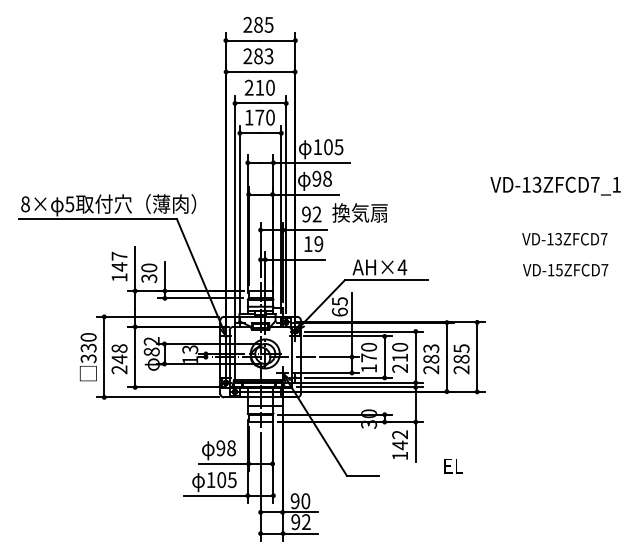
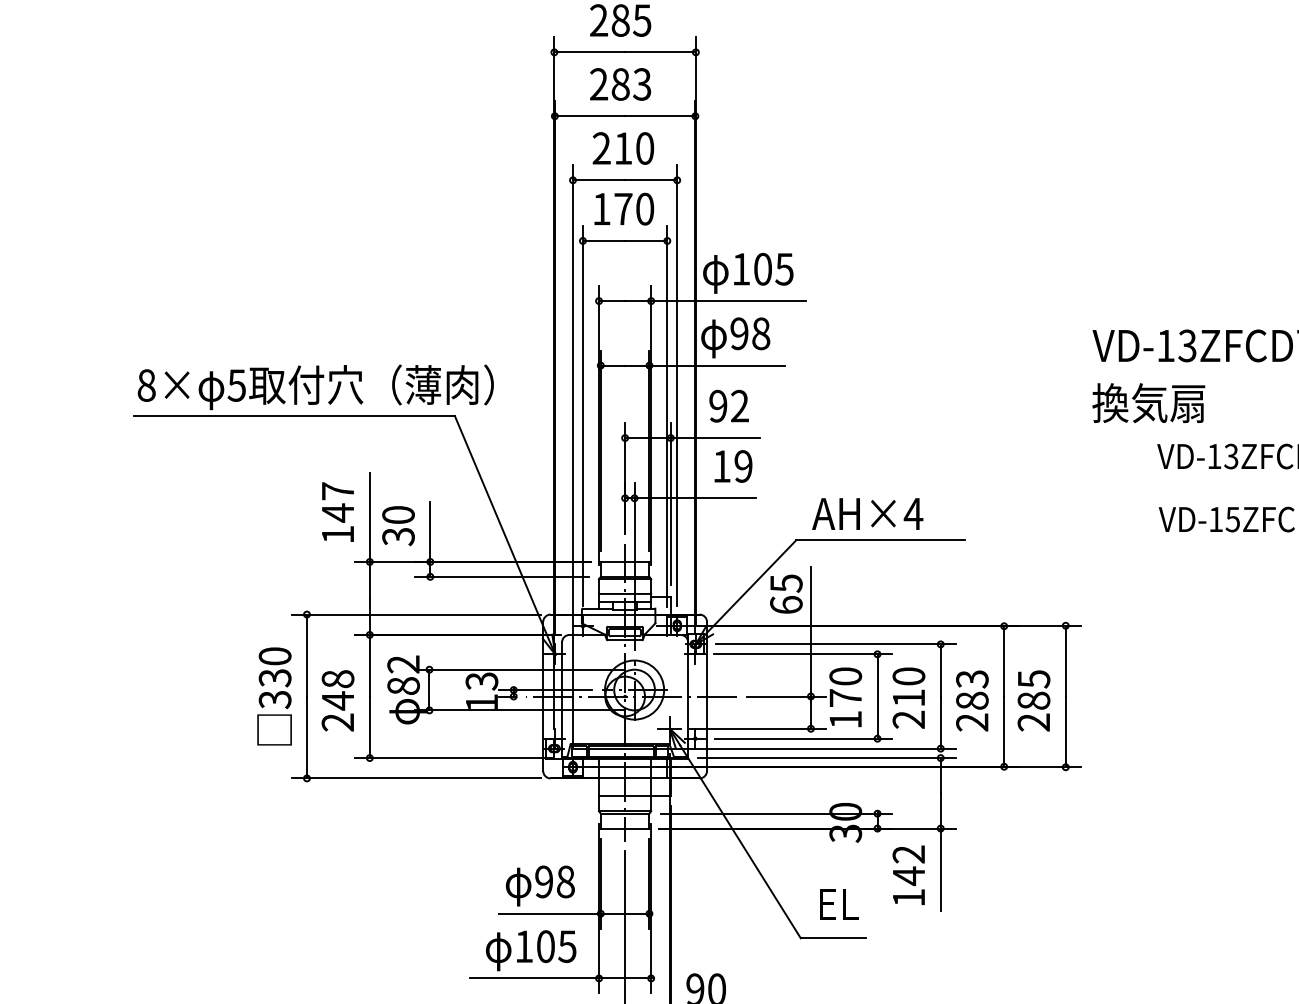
text: (359, 212) -> (1147, 402), moved
text: (453, 466) -> (838, 904), moved

